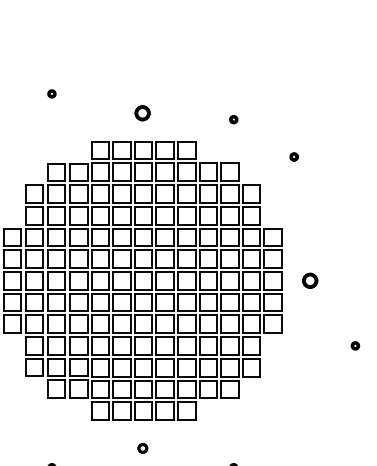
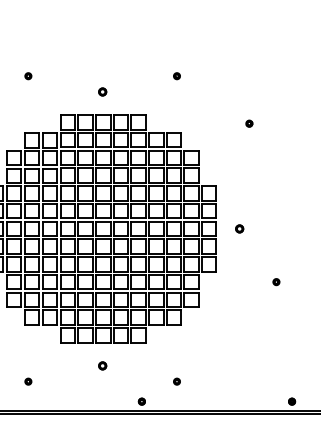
part: (142, 112) -> (102, 91), size x0.62
part: (233, 120) -> (176, 76), moved
part: (294, 156) -> (249, 123), moved
part: (310, 280) -> (239, 228), size x0.62

